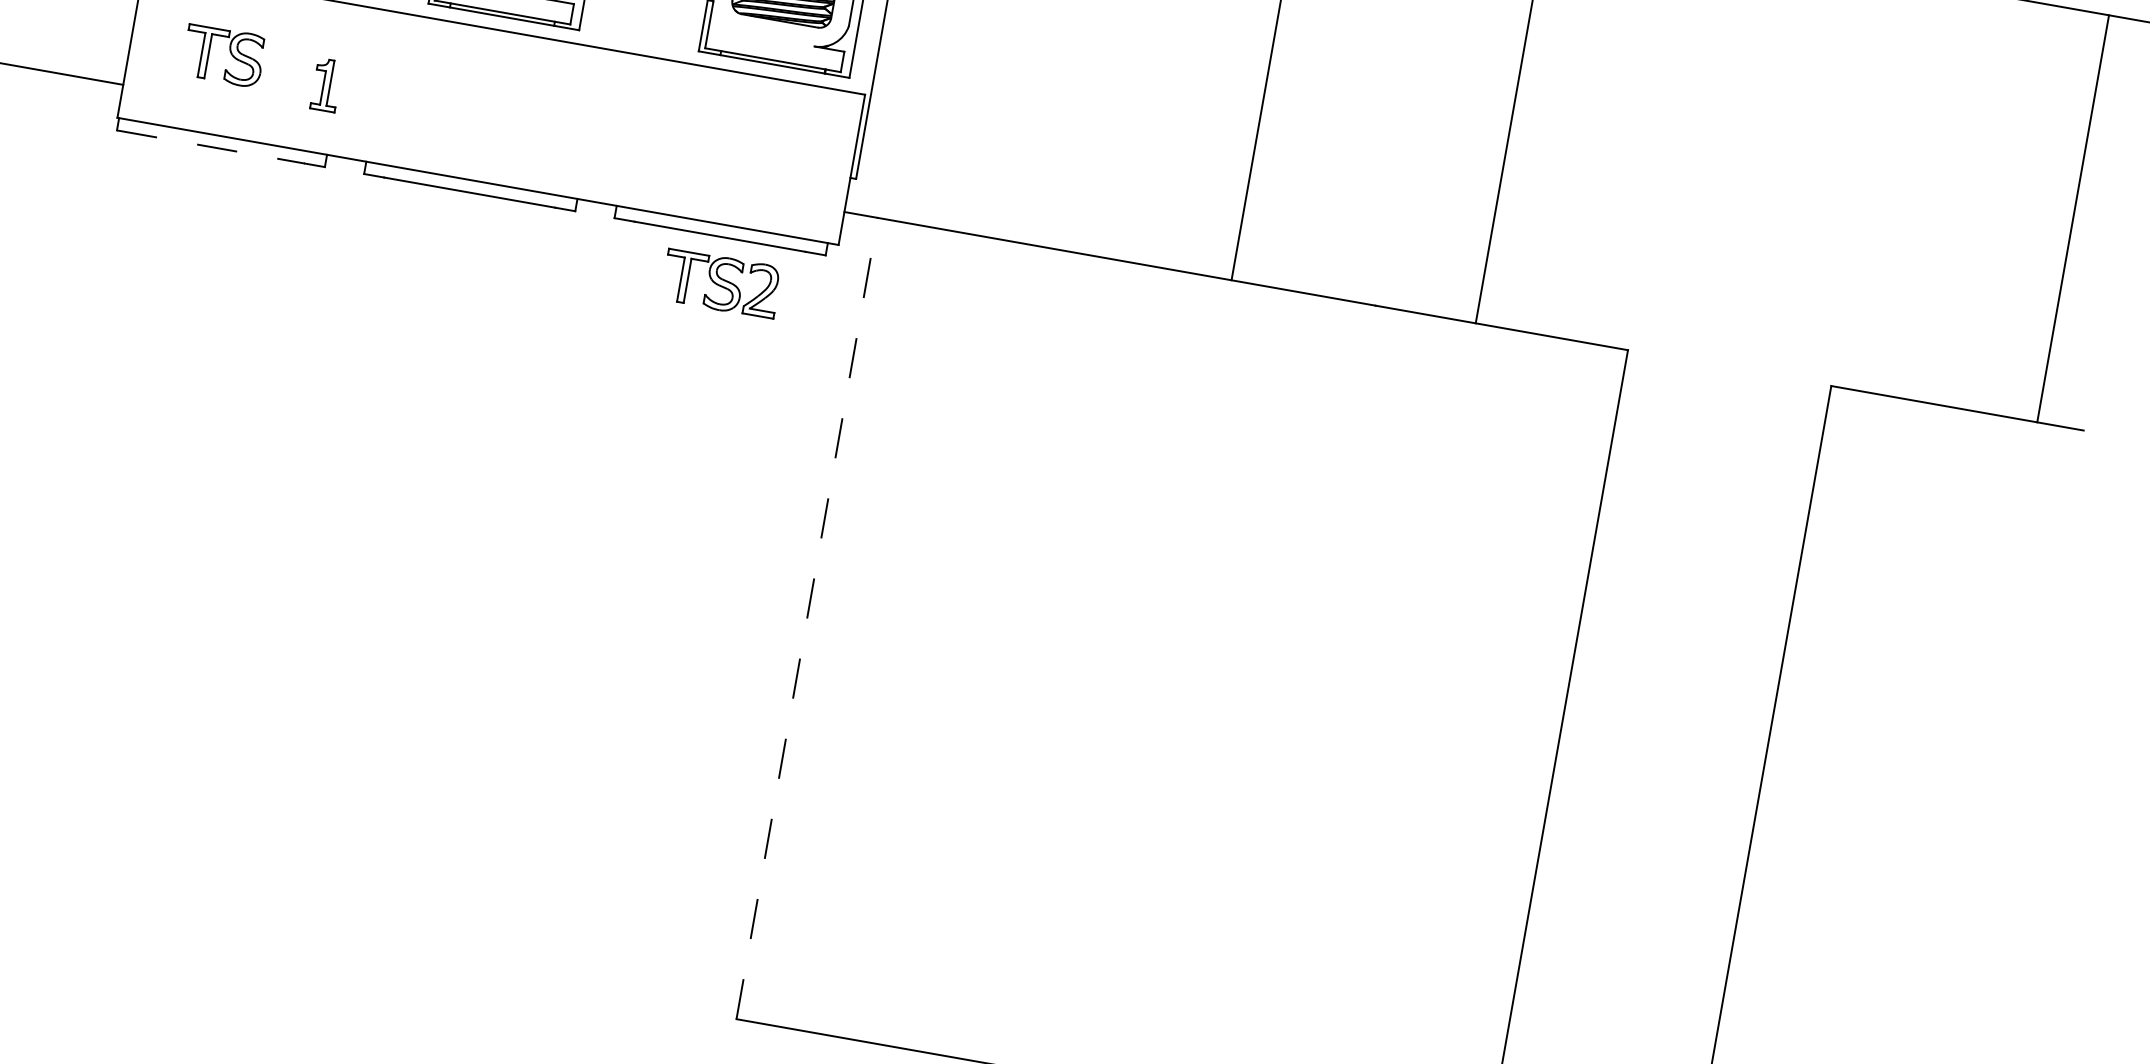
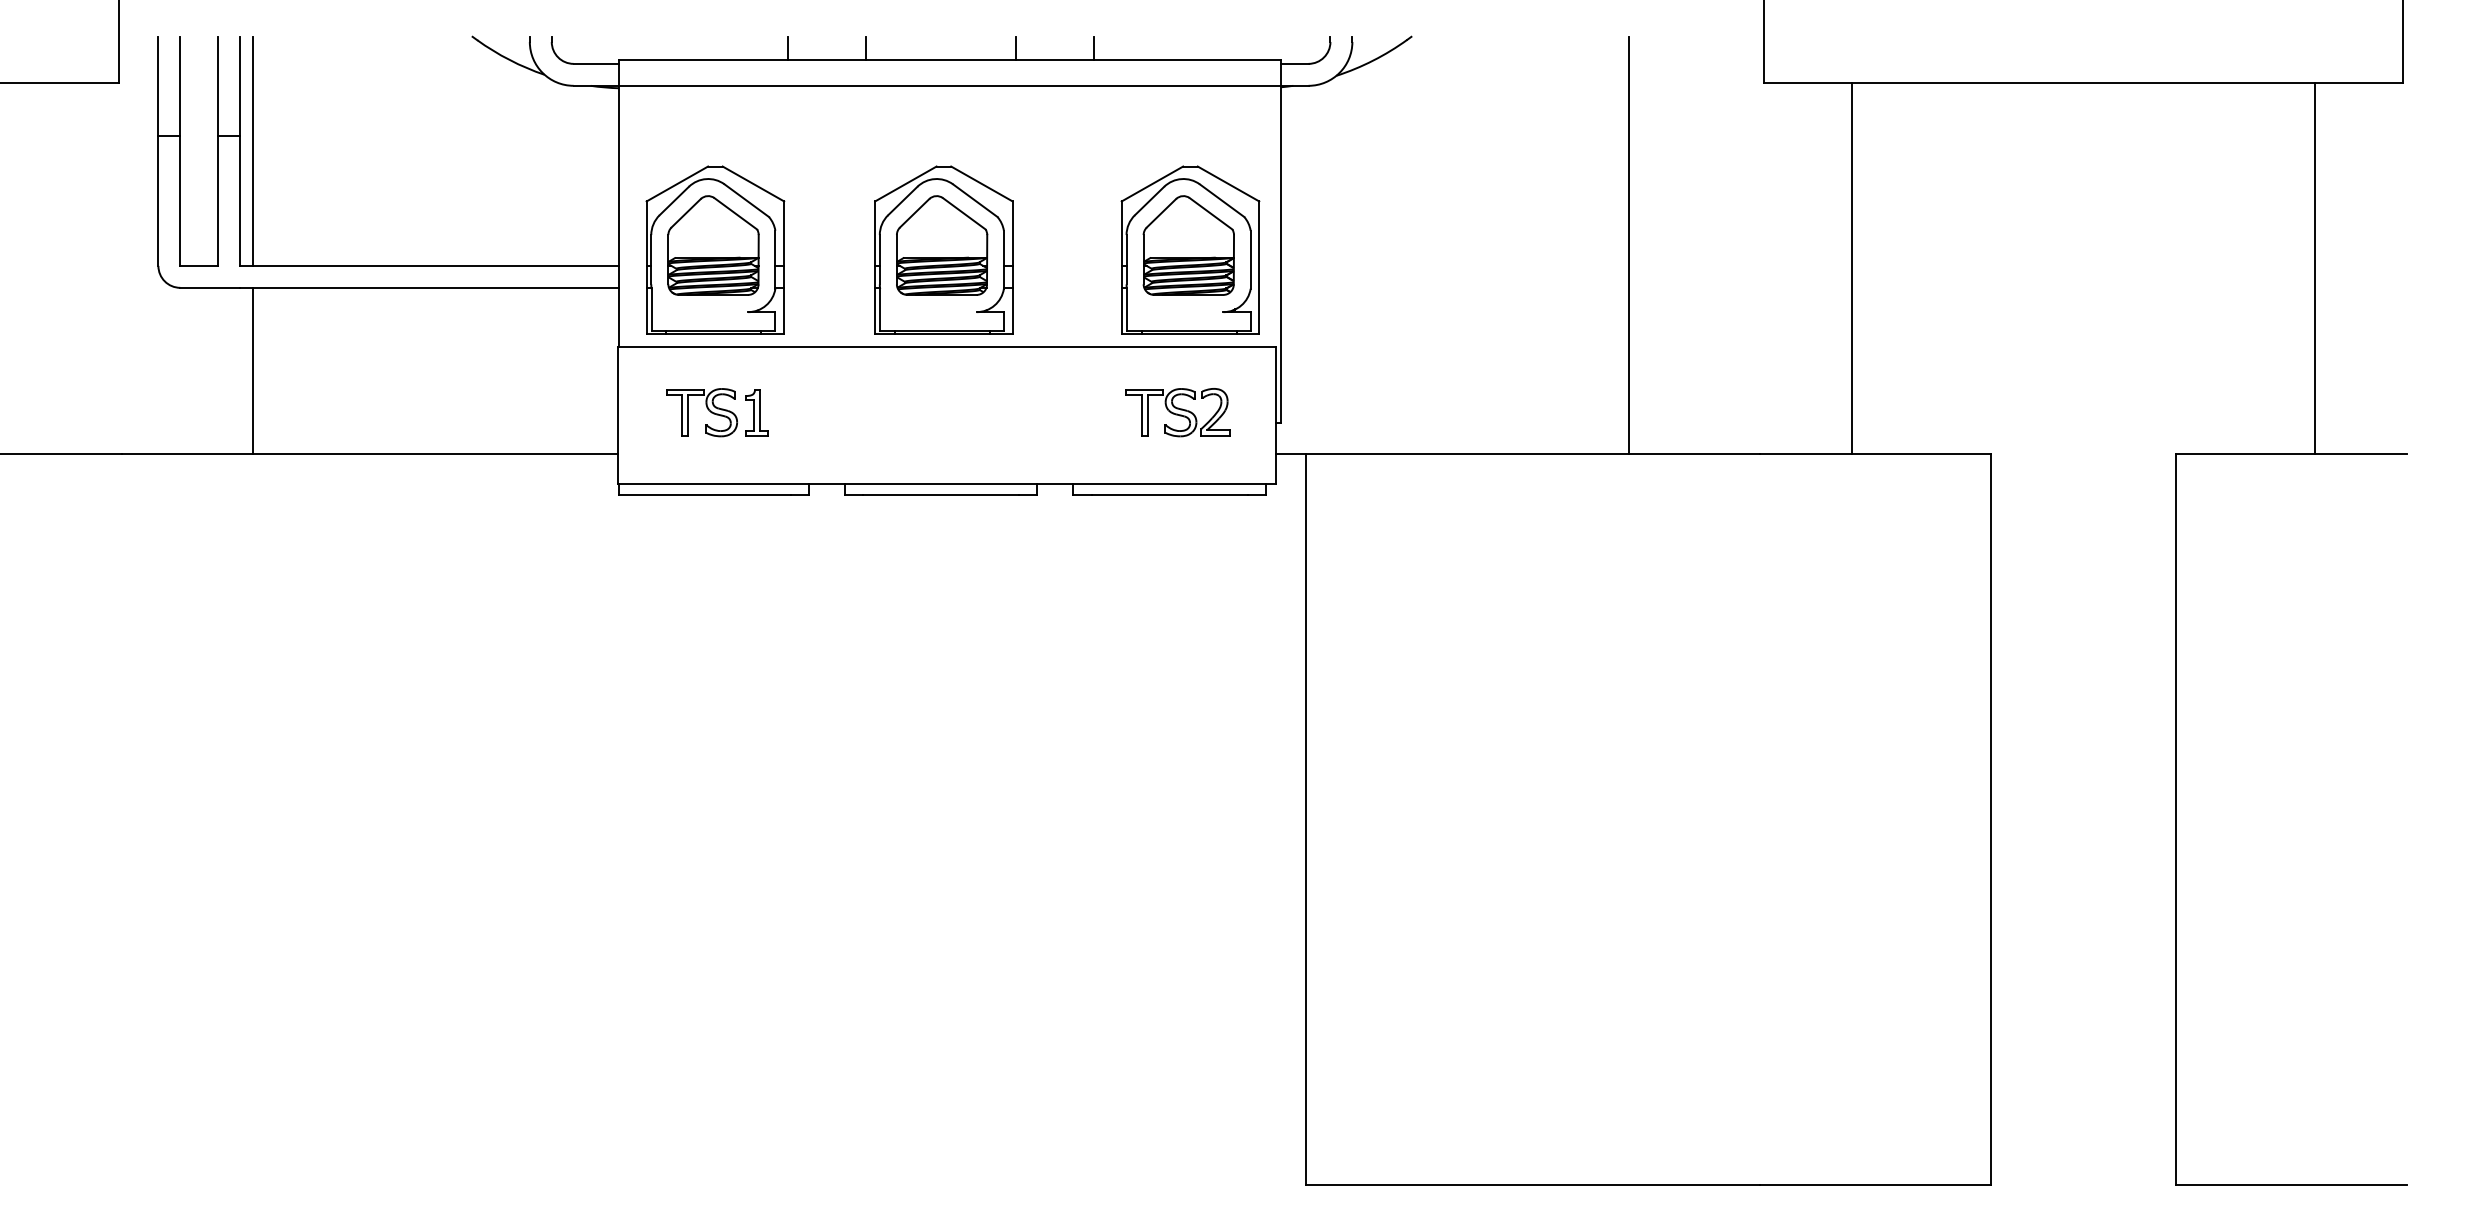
part: (326, 85) -> (756, 412), moved
line: (210, 147) -> (704, 495), dashed -> solid
line: (2073, 218) -> (2315, 267), moved
part: (720, 283) -> (1177, 412), moved
line: (807, 618) -> (1306, 819), dashed -> solid

